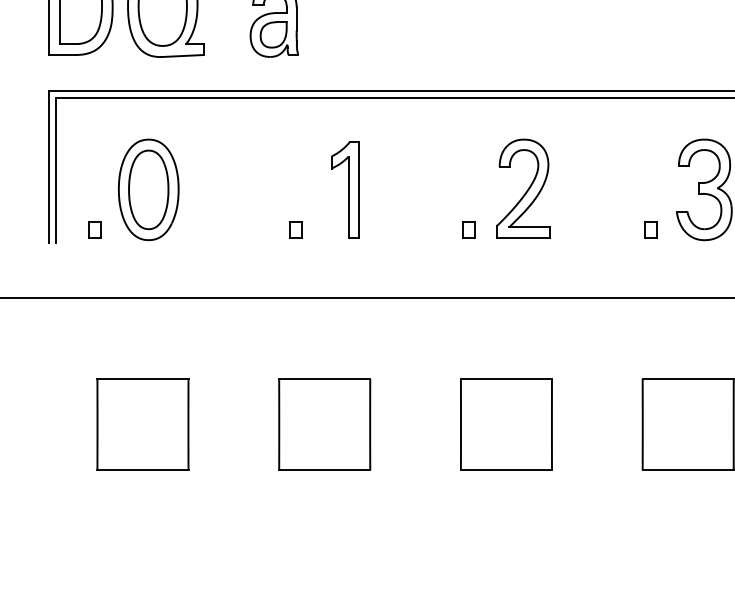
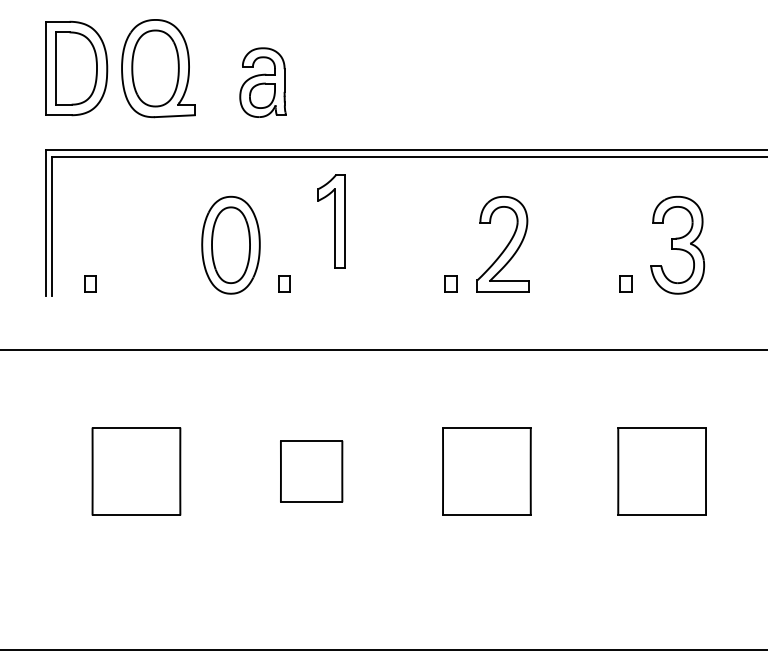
part: (148, 189) -> (230, 244), moved
part: (345, 190) -> (331, 221), moved
part: (324, 424) -> (311, 471), size x0.7

